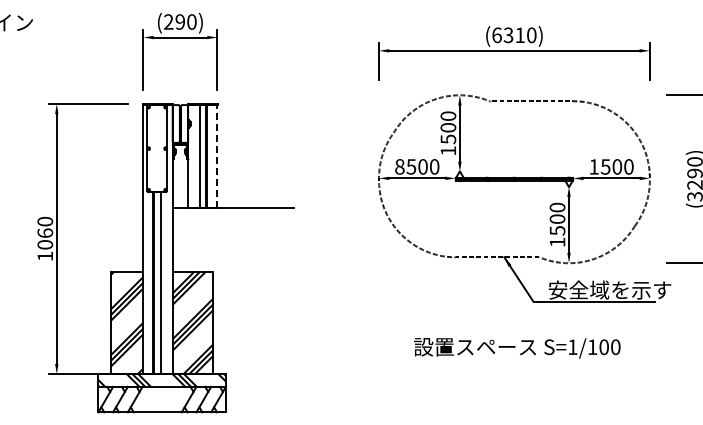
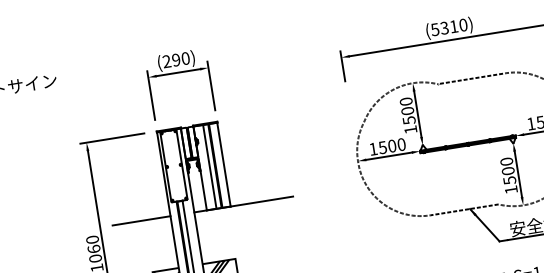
text: (496, 35) -> (434, 29), (6310) -> (5310)
line: (217, 156) -> (223, 164), dashed -> solid
text: (399, 166) -> (373, 148), 8500 -> 1500
line: (107, 208) -> (141, 220), added

